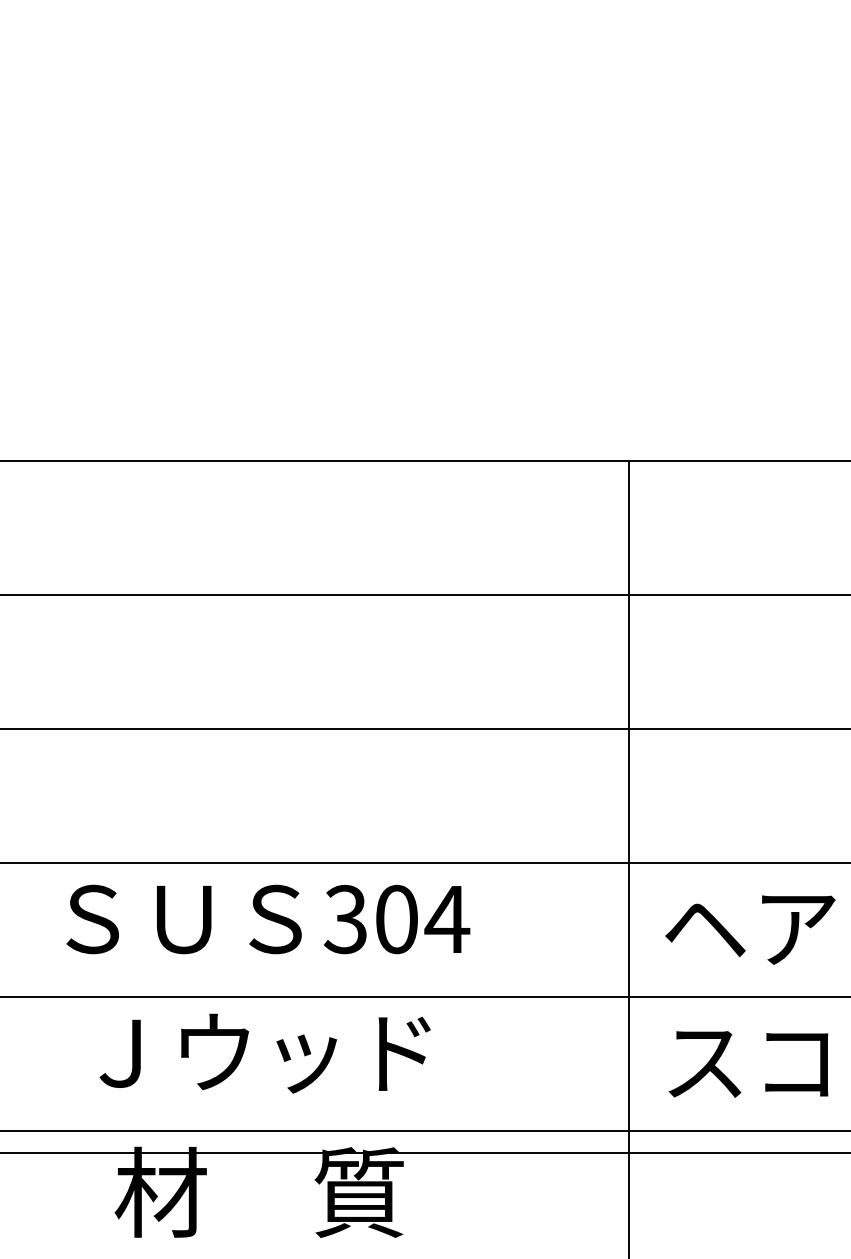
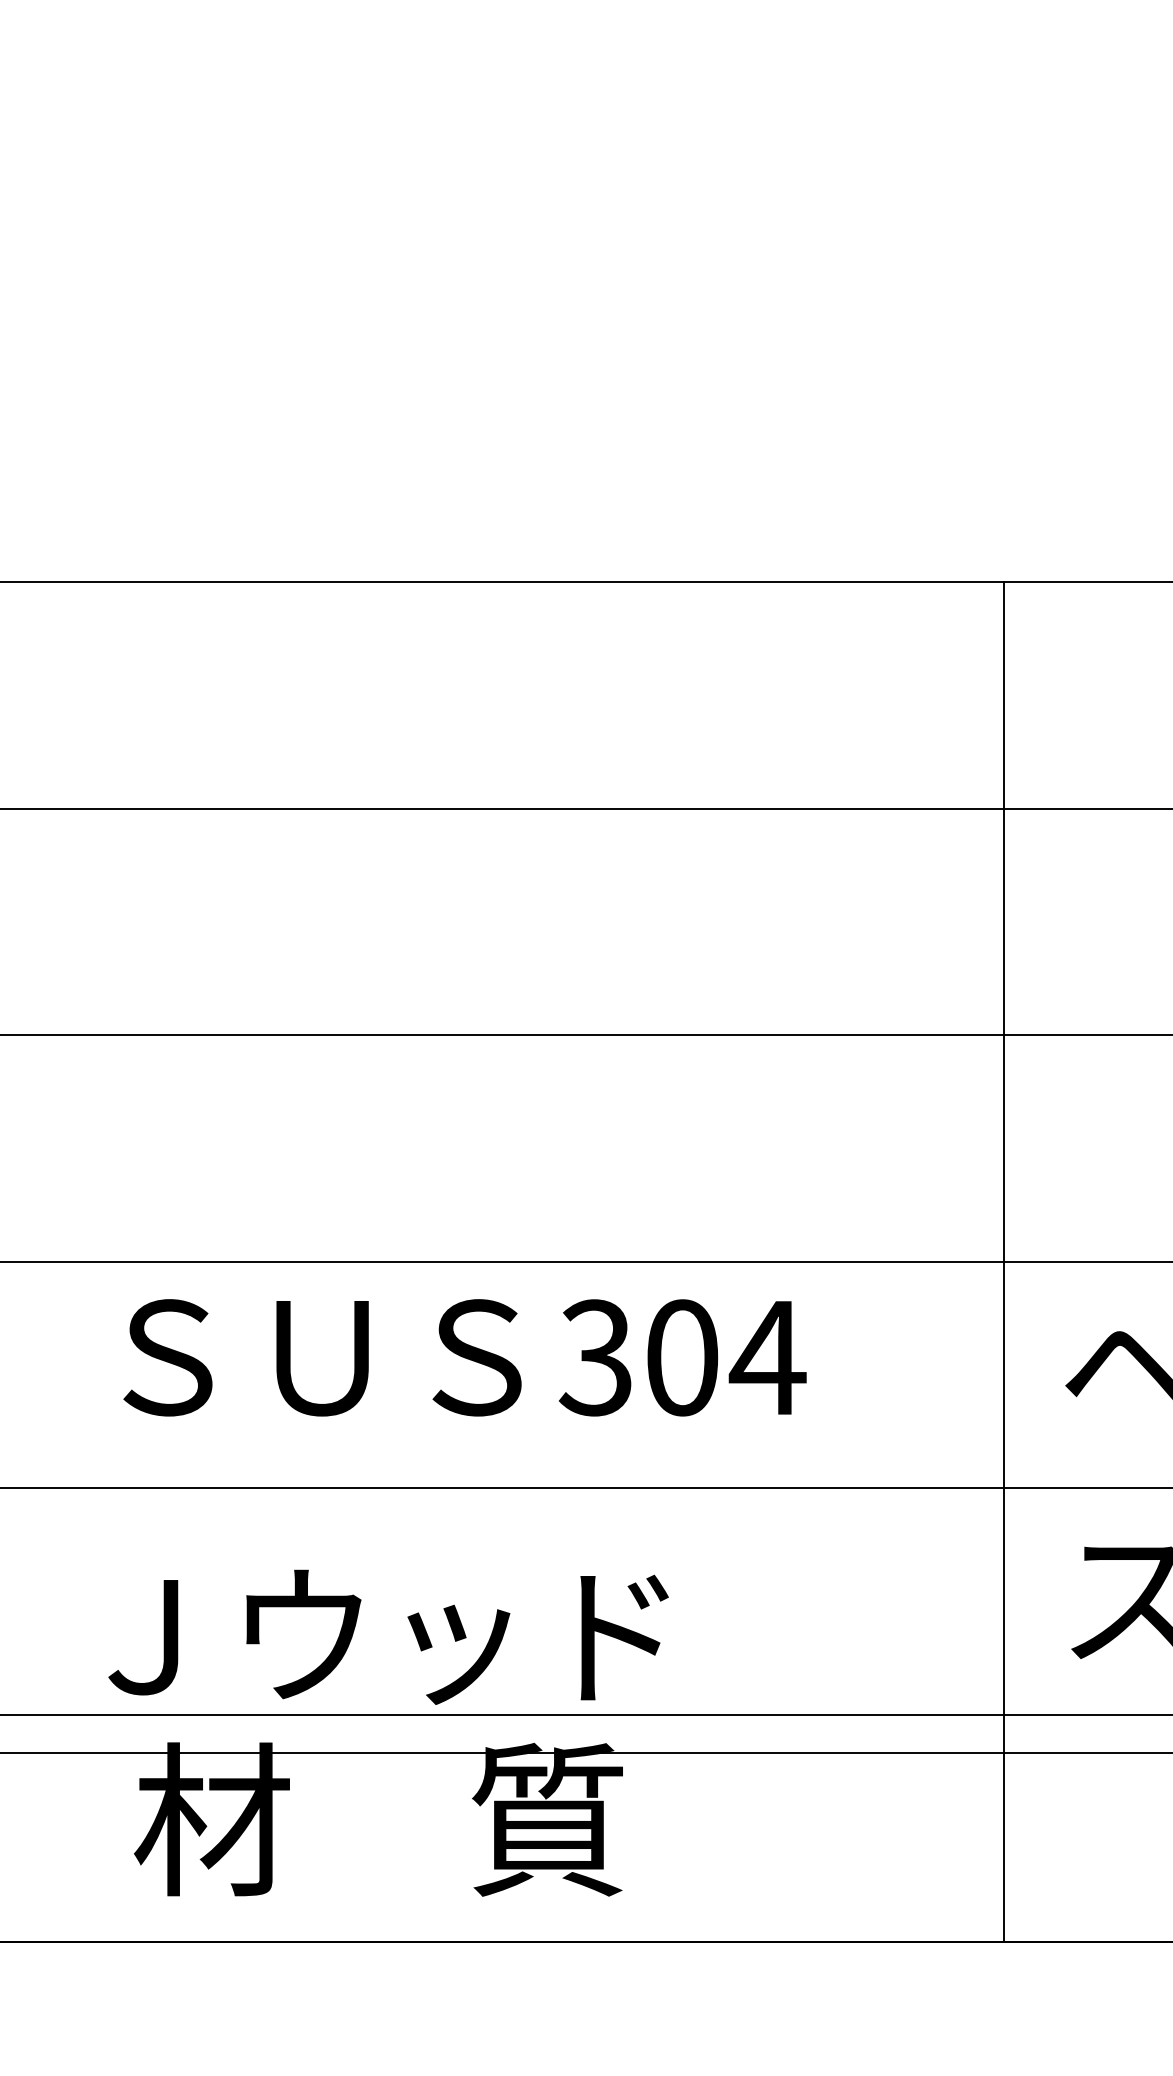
text: (268, 919) -> (465, 1357), moved
text: (264, 1053) -> (387, 1636), moved

